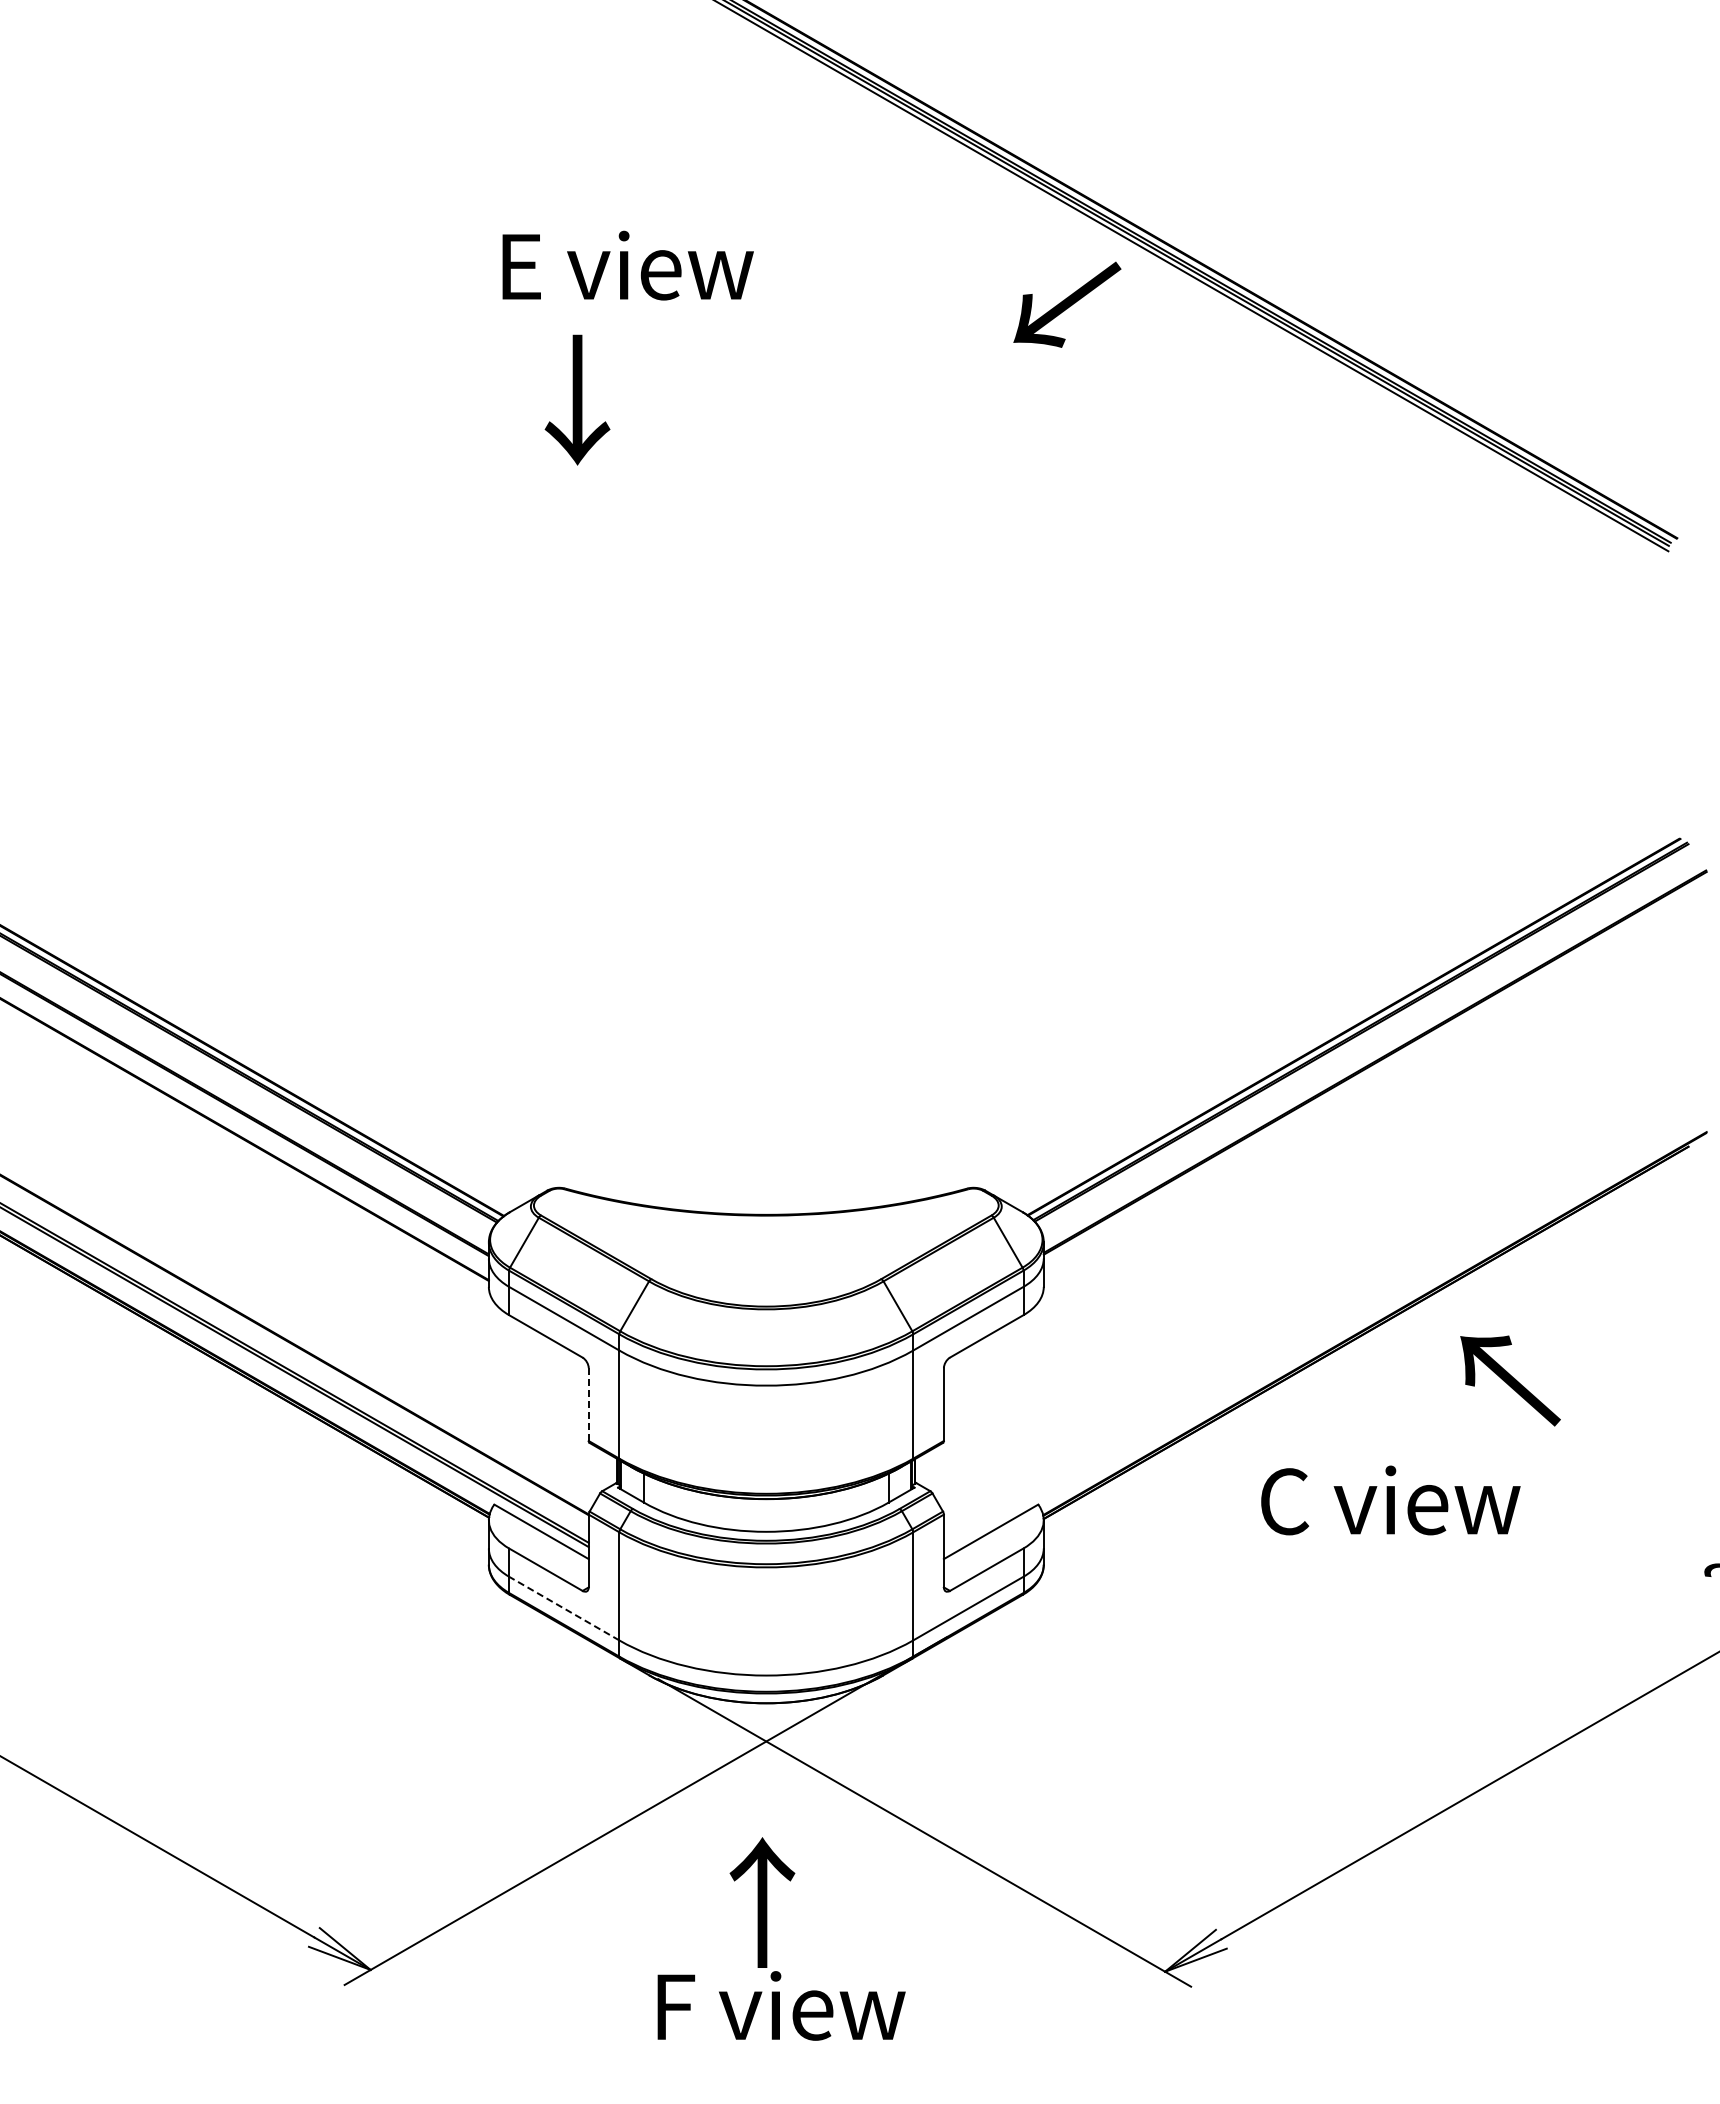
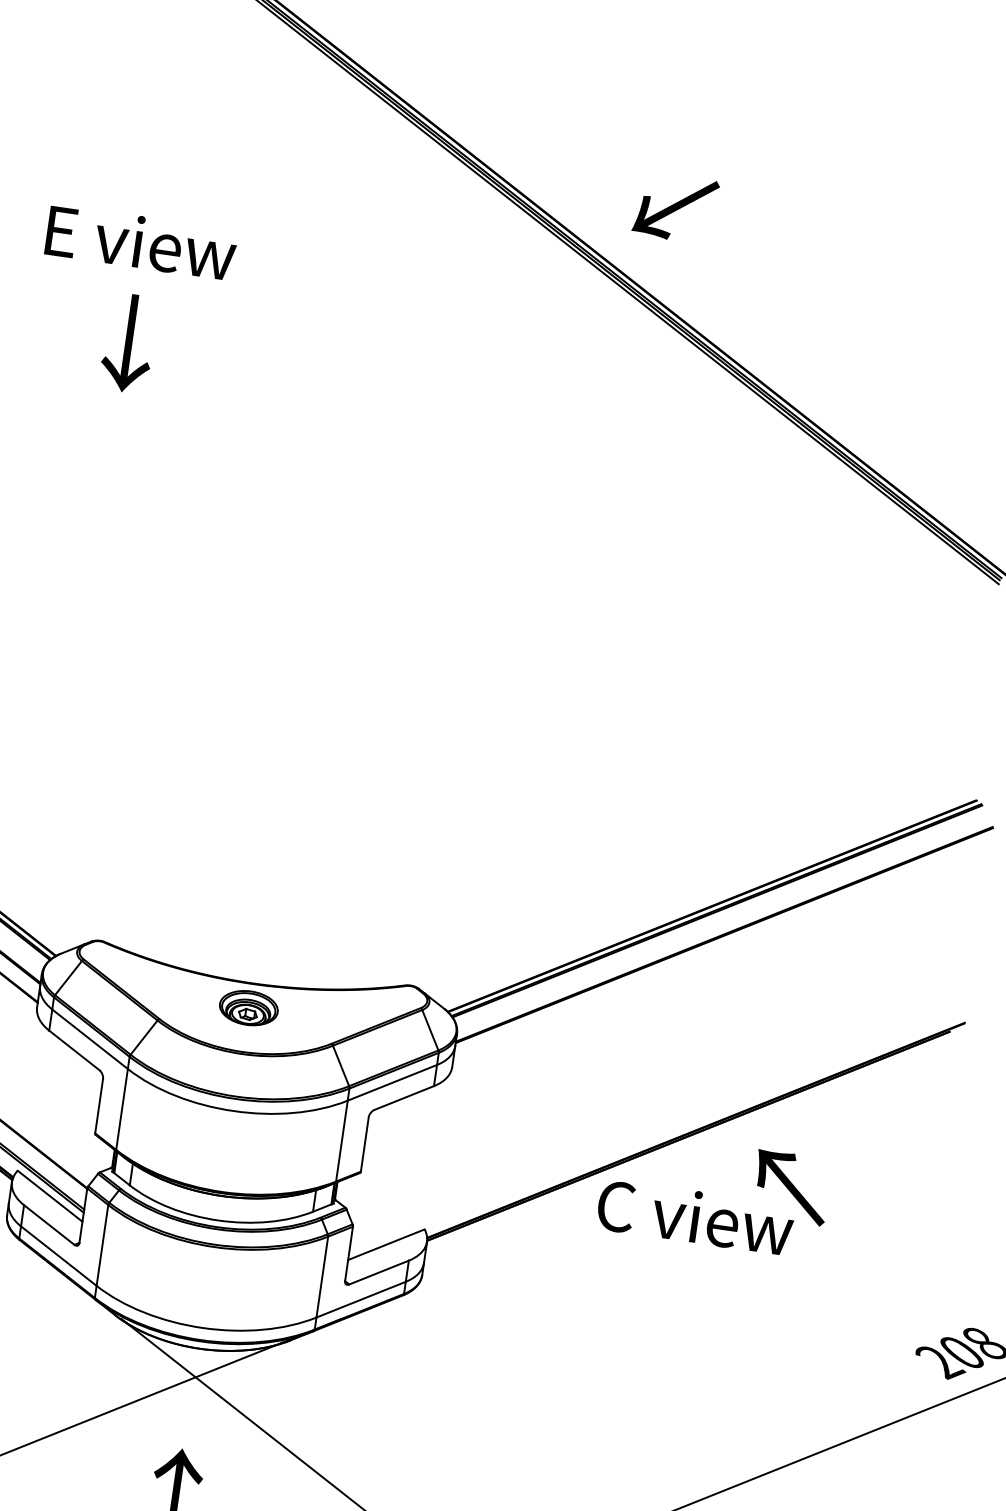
text: (627, 265) -> (140, 242), moved
text: (1067, 304) -> (675, 207), moved
text: (577, 399) -> (128, 342), moved
part: (765, 1247) -> (248, 1007), added
line: (588, 1405) -> (98, 1106), dashed -> solid
text: (1390, 1500) -> (695, 1217), moved
line: (564, 1608) -> (59, 1256), dashed -> solid

